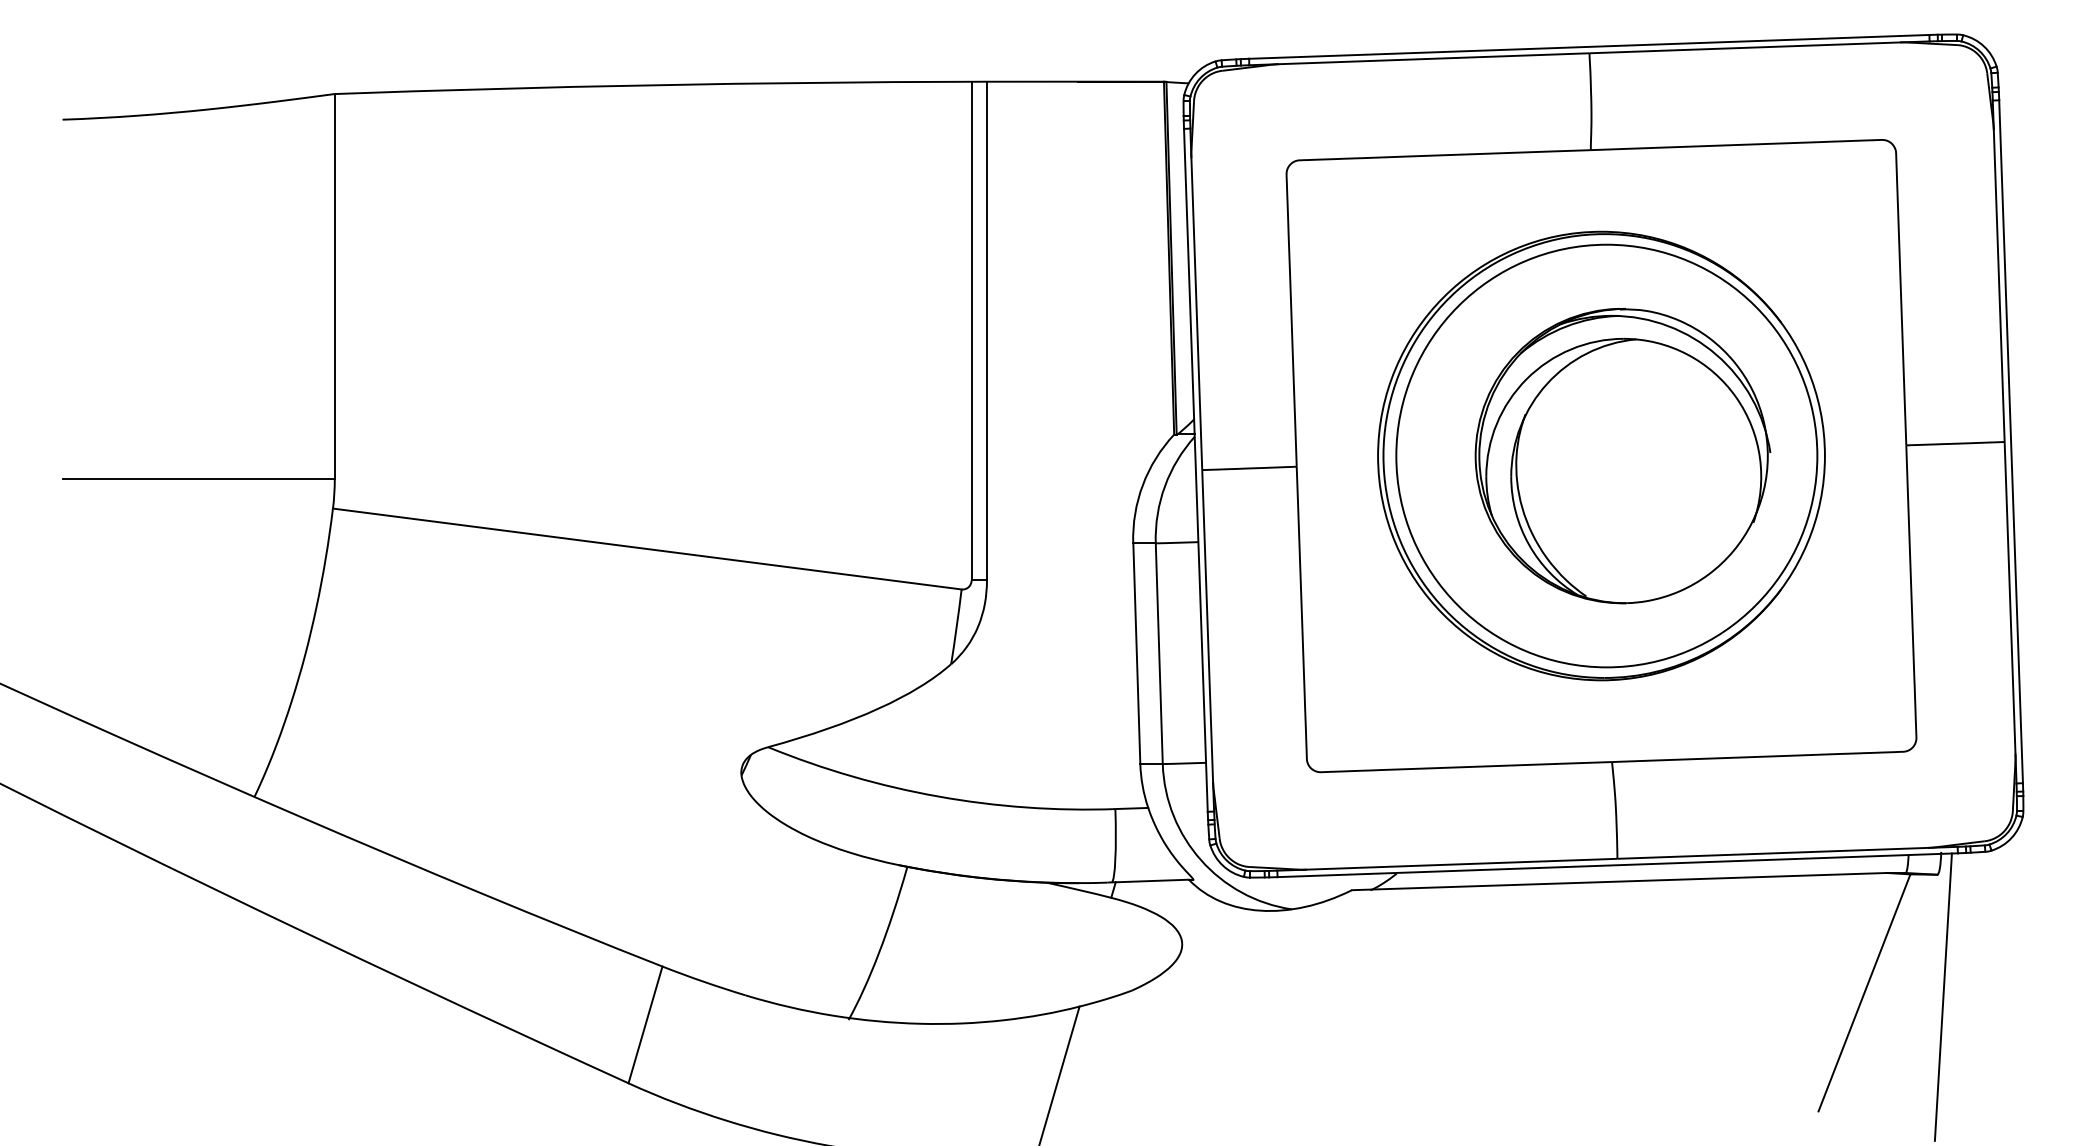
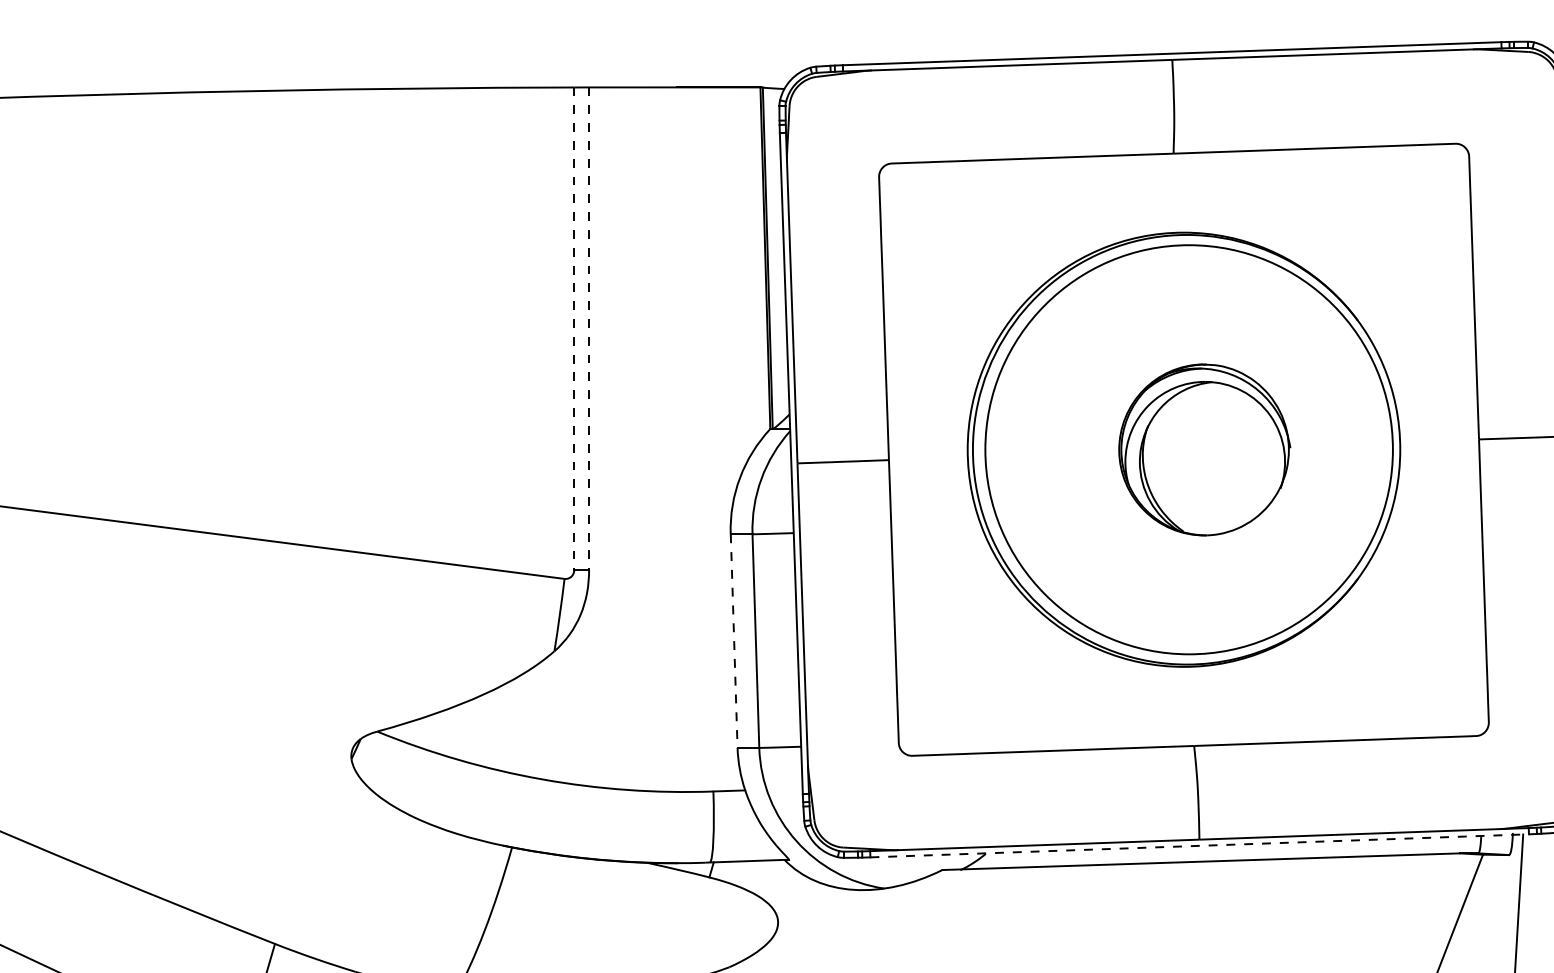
line: (971, 331) -> (574, 329), solid -> dashed
line: (986, 331) -> (588, 329), solid -> dashed
part: (1622, 456) -> (1204, 450), size x0.6
line: (1136, 654) -> (733, 641), solid -> dashed
line: (1618, 865) -> (1200, 846), solid -> dashed

